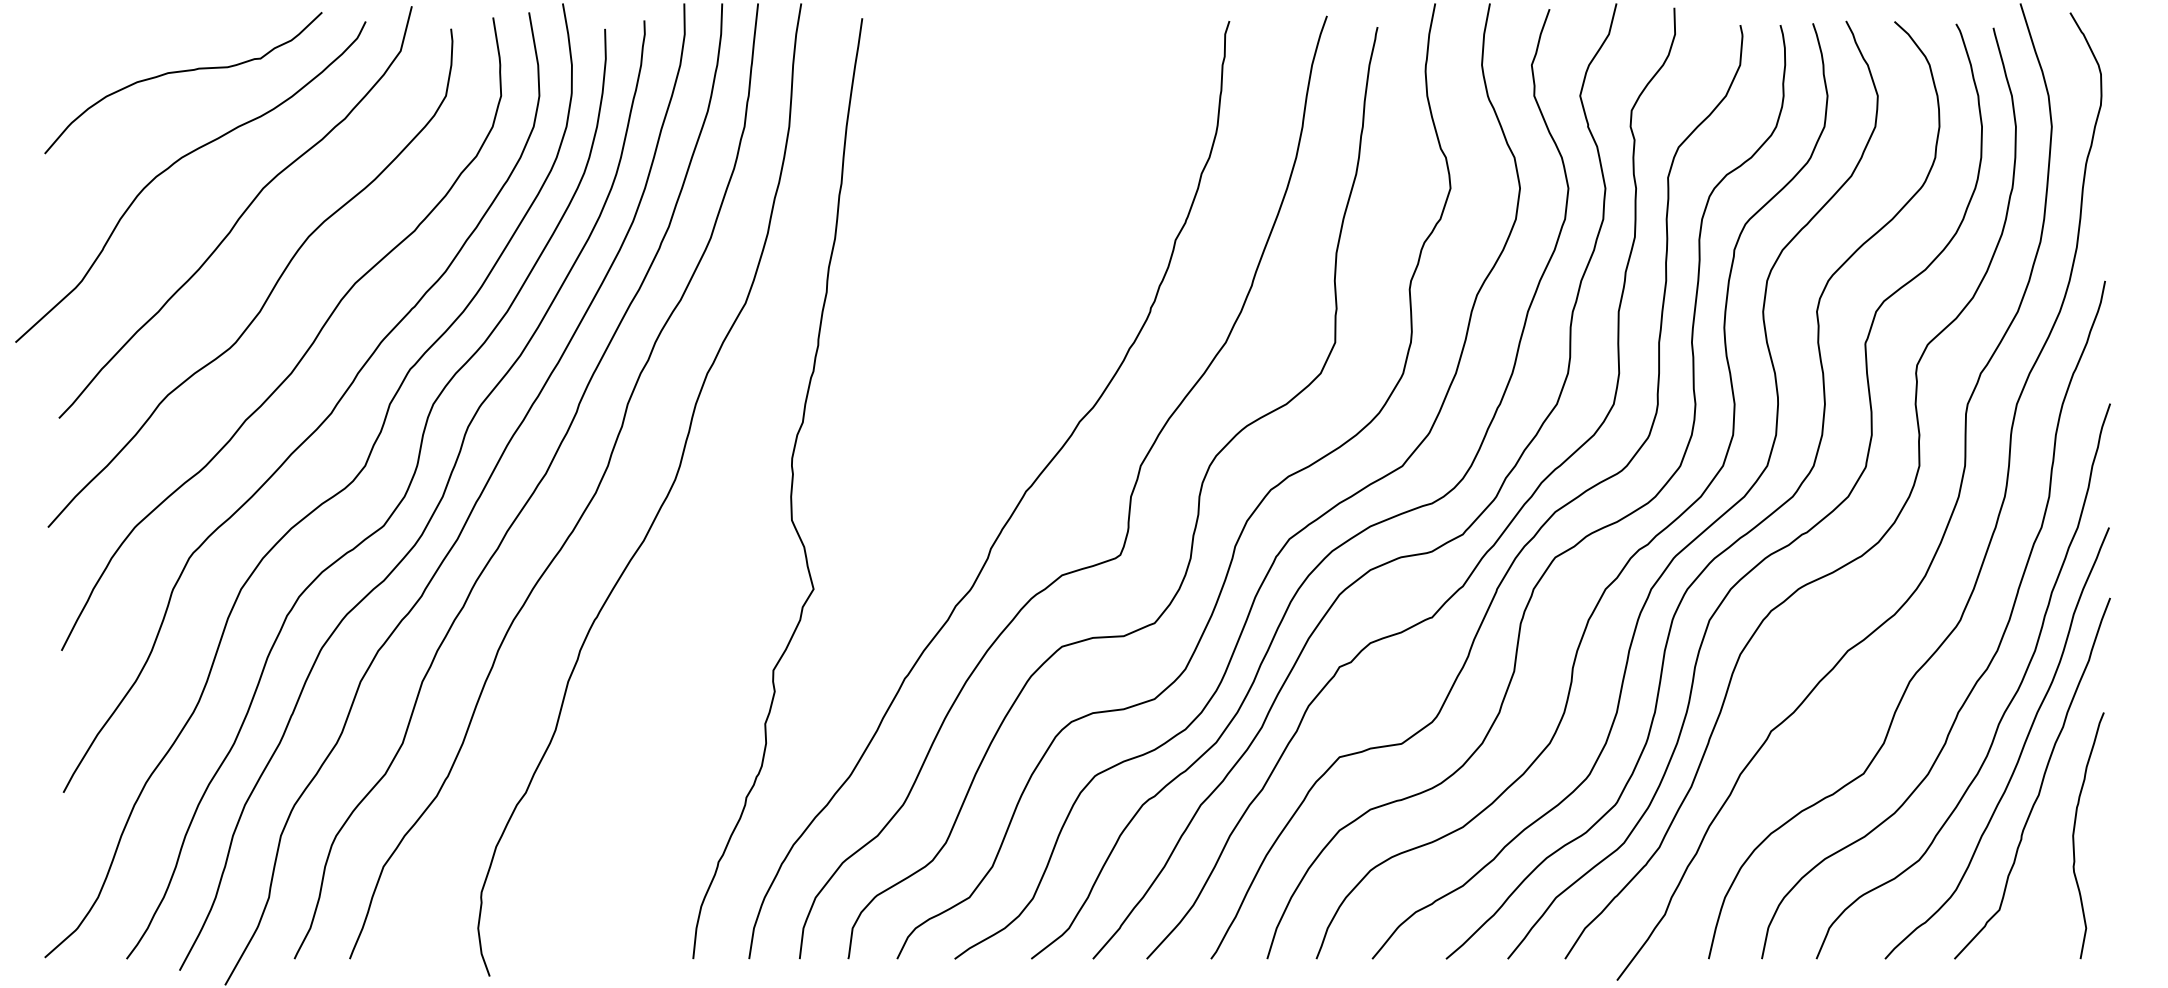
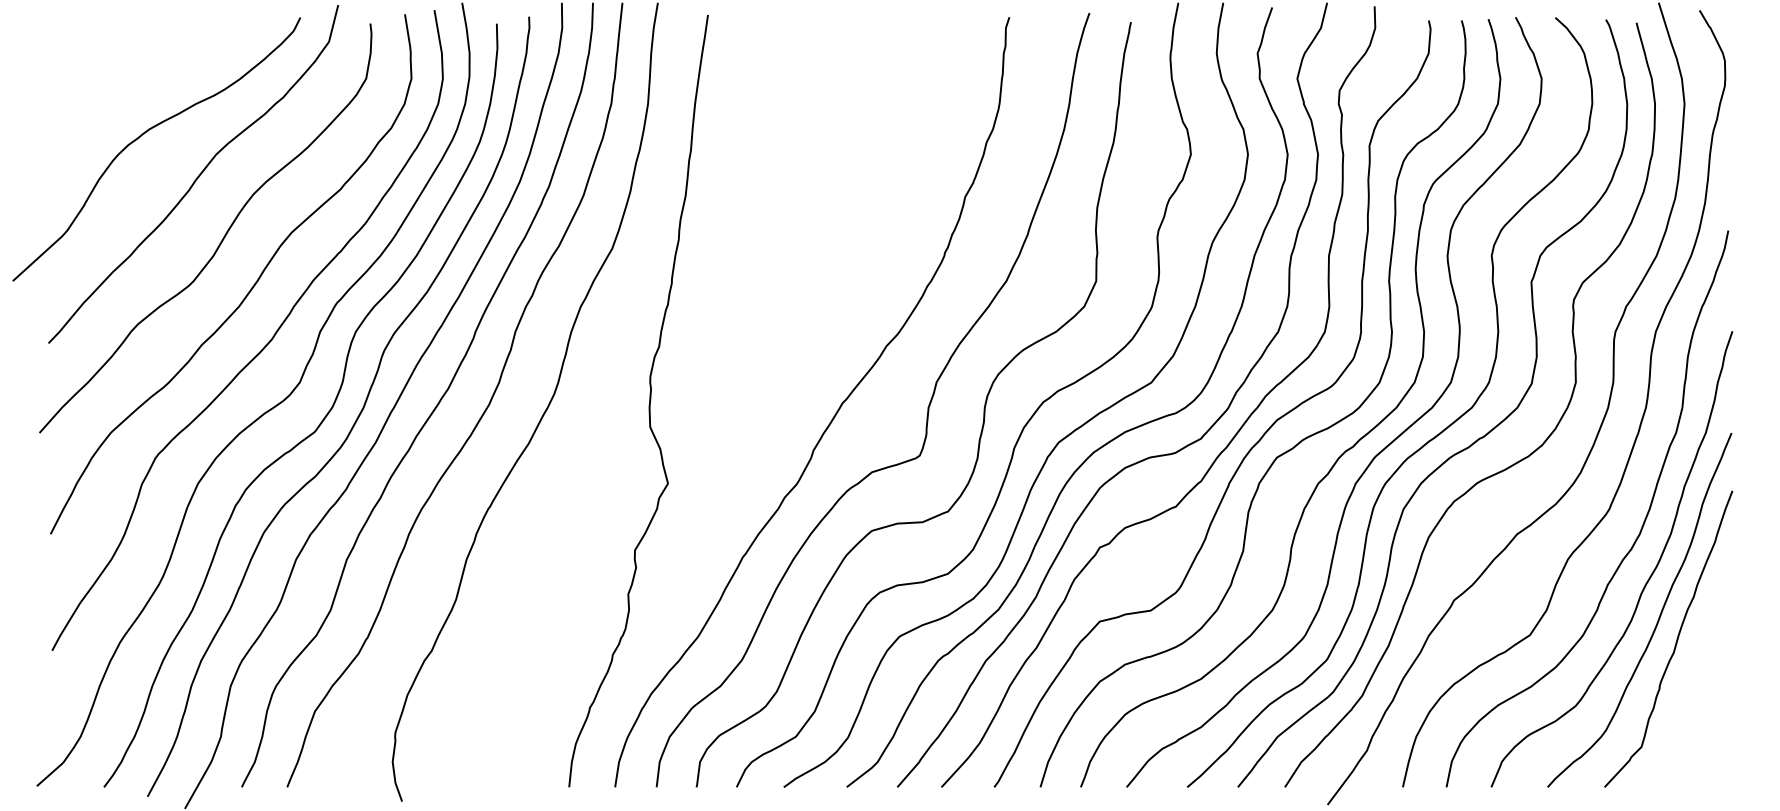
curve: (183, 72) -> (150, 59), removed
curve: (2074, 833) -> (1703, 684), removed

